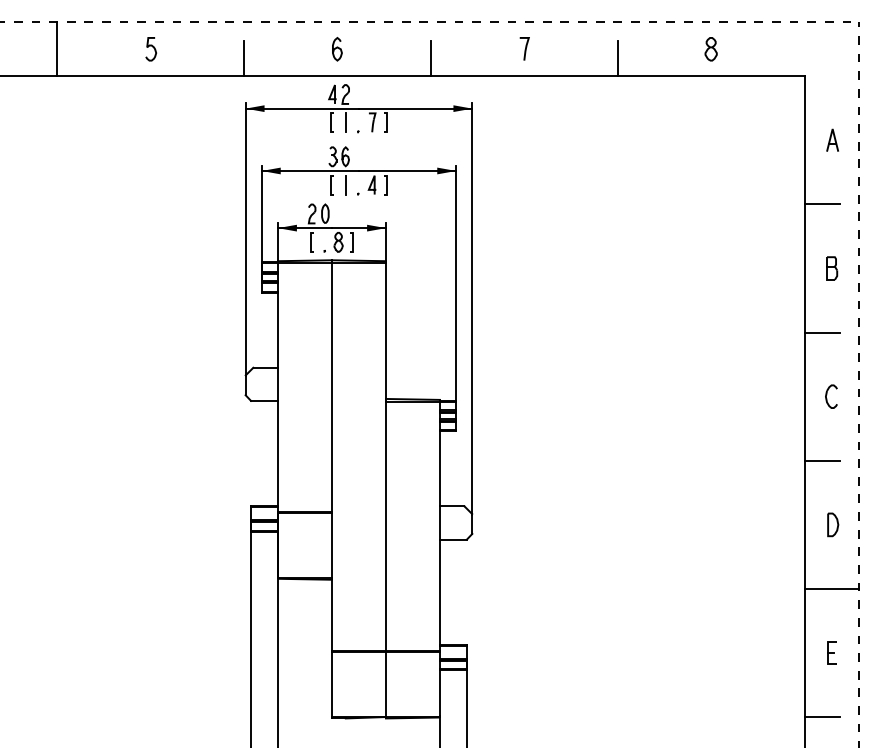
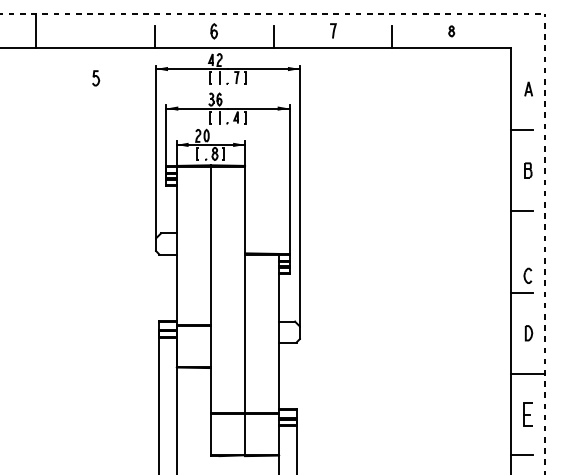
curve: (151, 47) -> (96, 77), moved
part: (711, 49) -> (451, 31), size x0.7
part: (830, 396) -> (527, 275), moved
part: (832, 652) -> (528, 414), size x1.6

